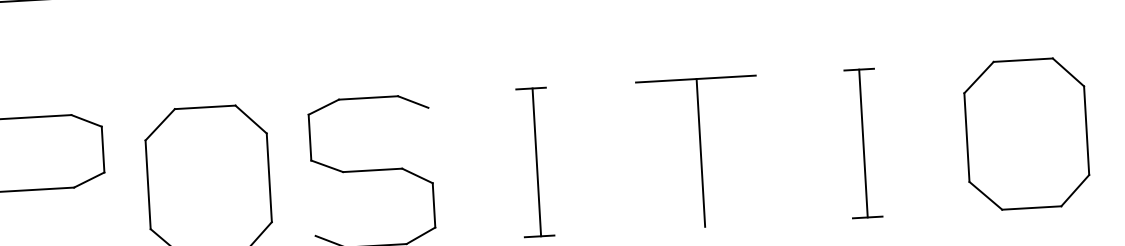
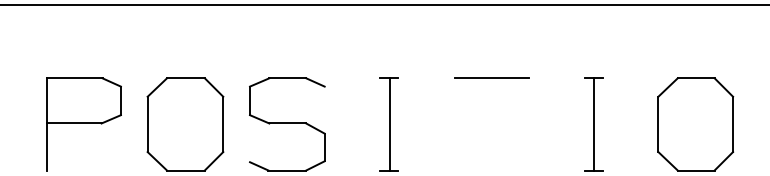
line: (700, 153) -> (492, 124), removed

